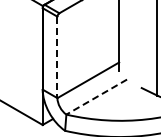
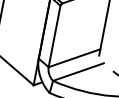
line: (57, 57) -> (54, 36), dashed -> solid
line: (96, 97) -> (78, 72), dashed -> solid

